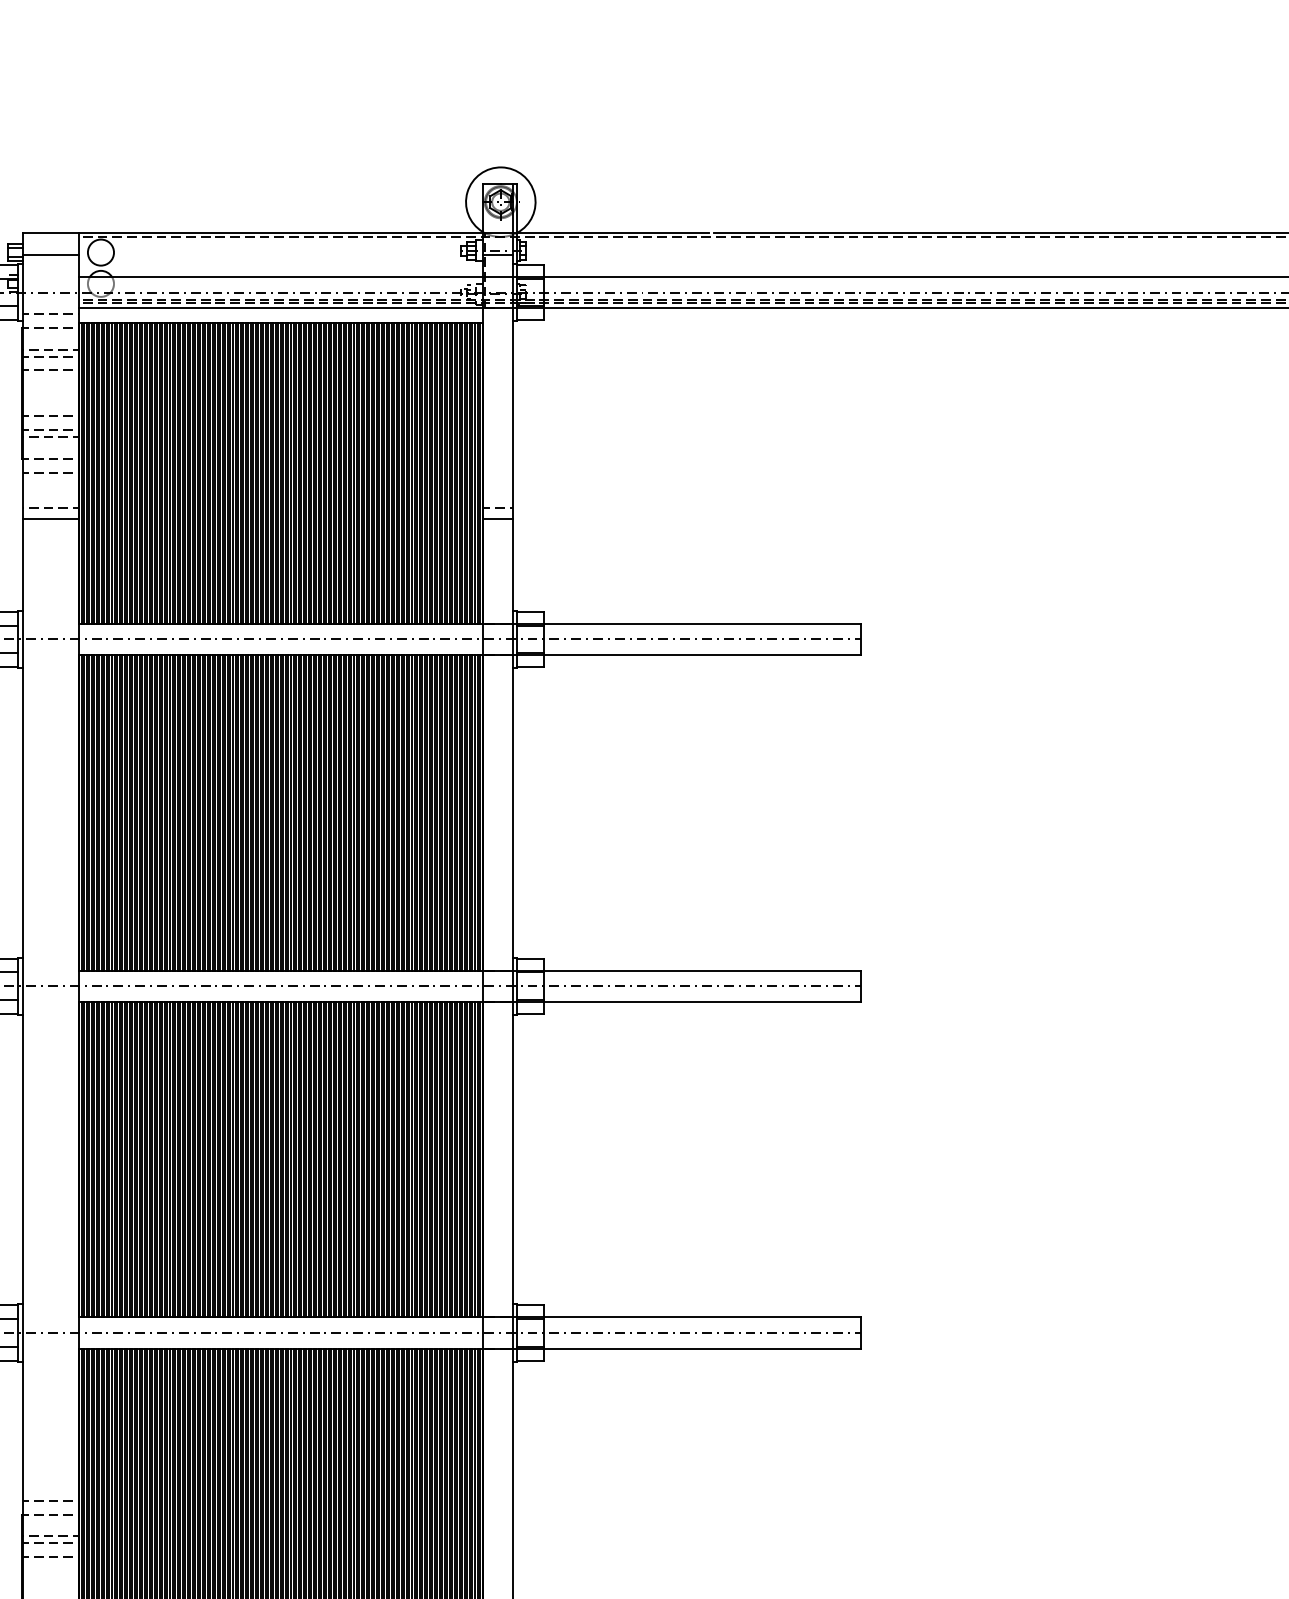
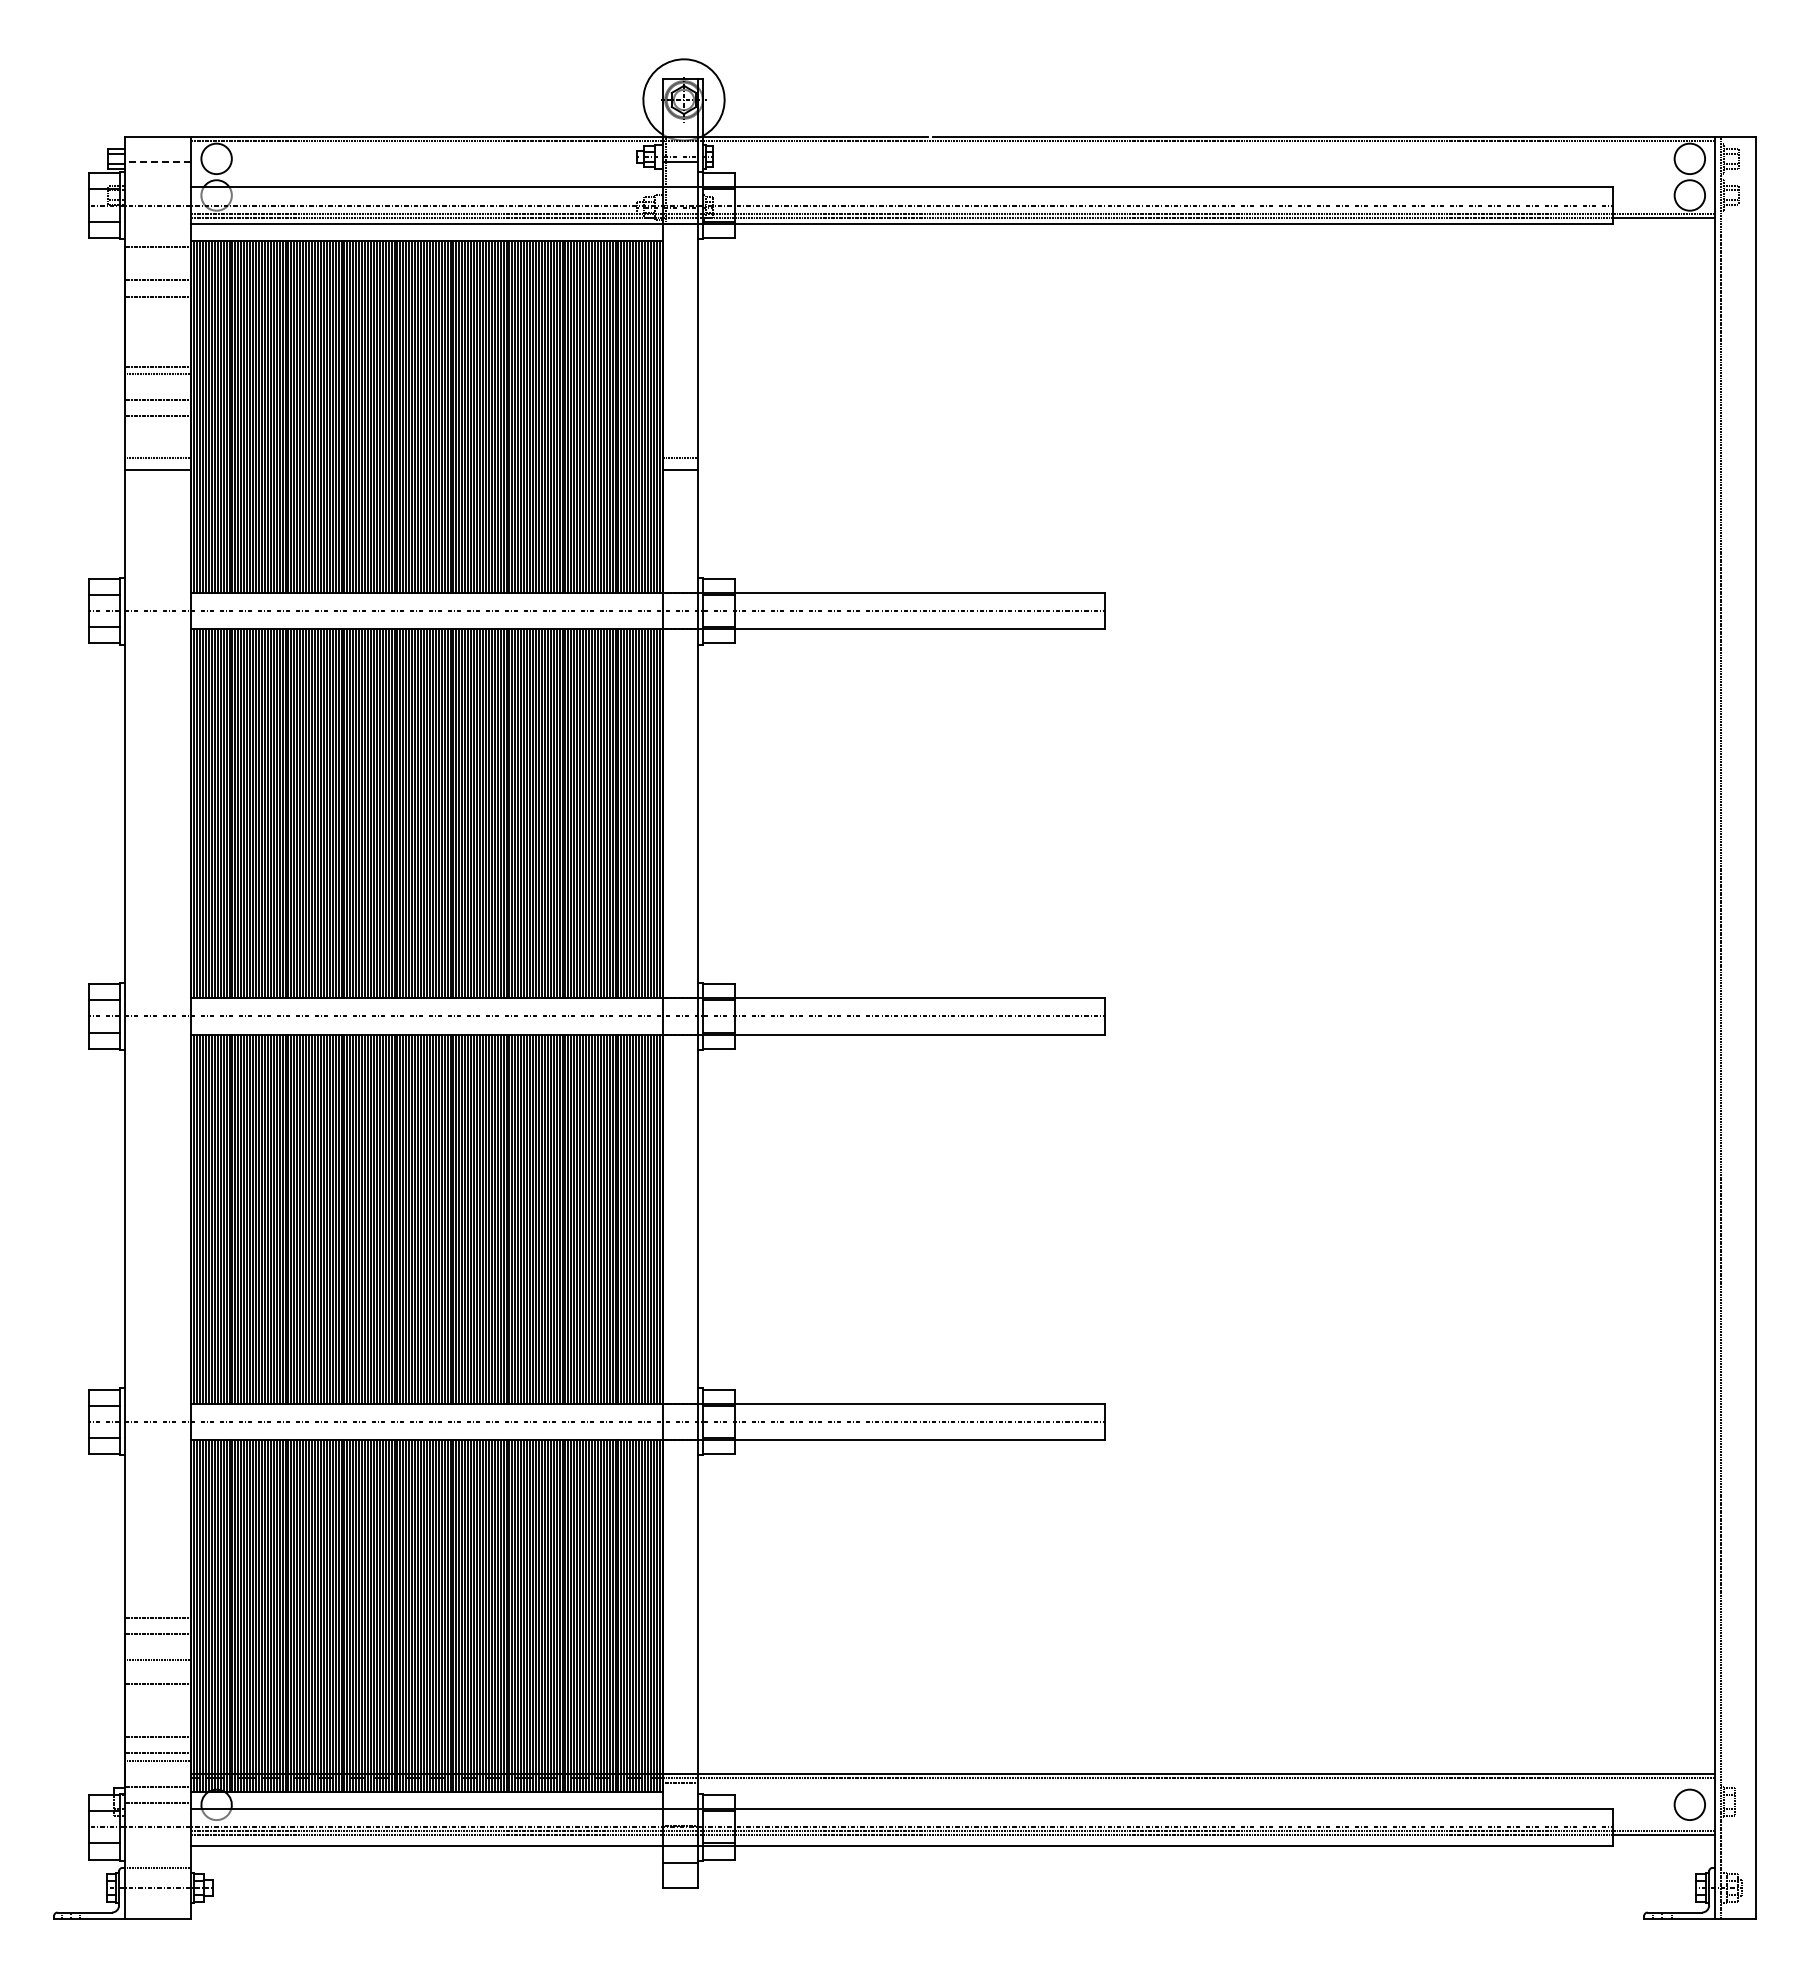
line: (50, 254) -> (157, 161), solid -> dashed
line: (51, 313) -> (158, 230), removed
line: (50, 349) -> (157, 272), removed
line: (51, 416) -> (158, 350), removed
line: (51, 1543) -> (158, 1667), removed

